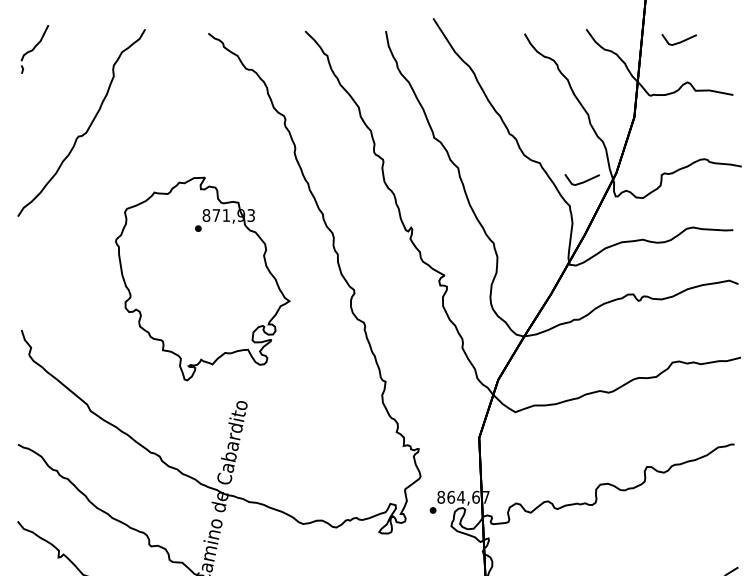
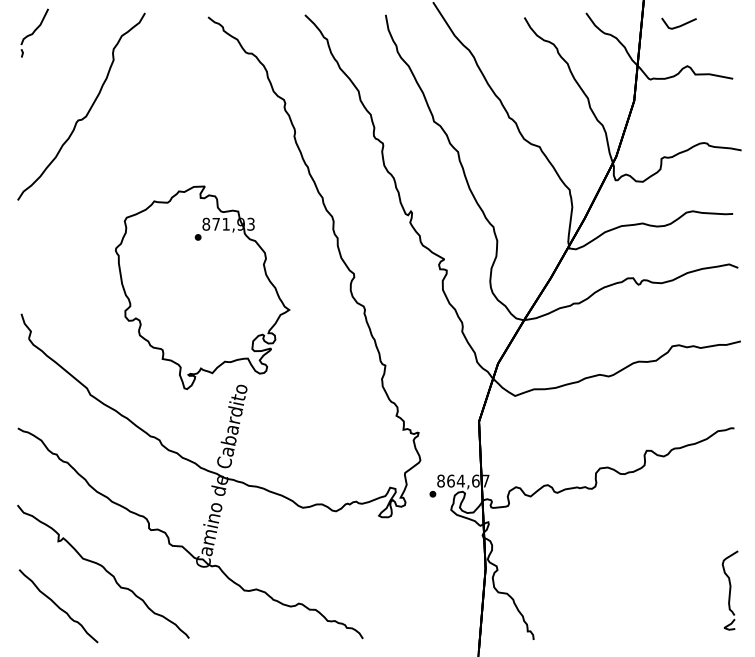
part: (581, 179) -> (581, 163), removed
part: (202, 278) -> (202, 287), moved

